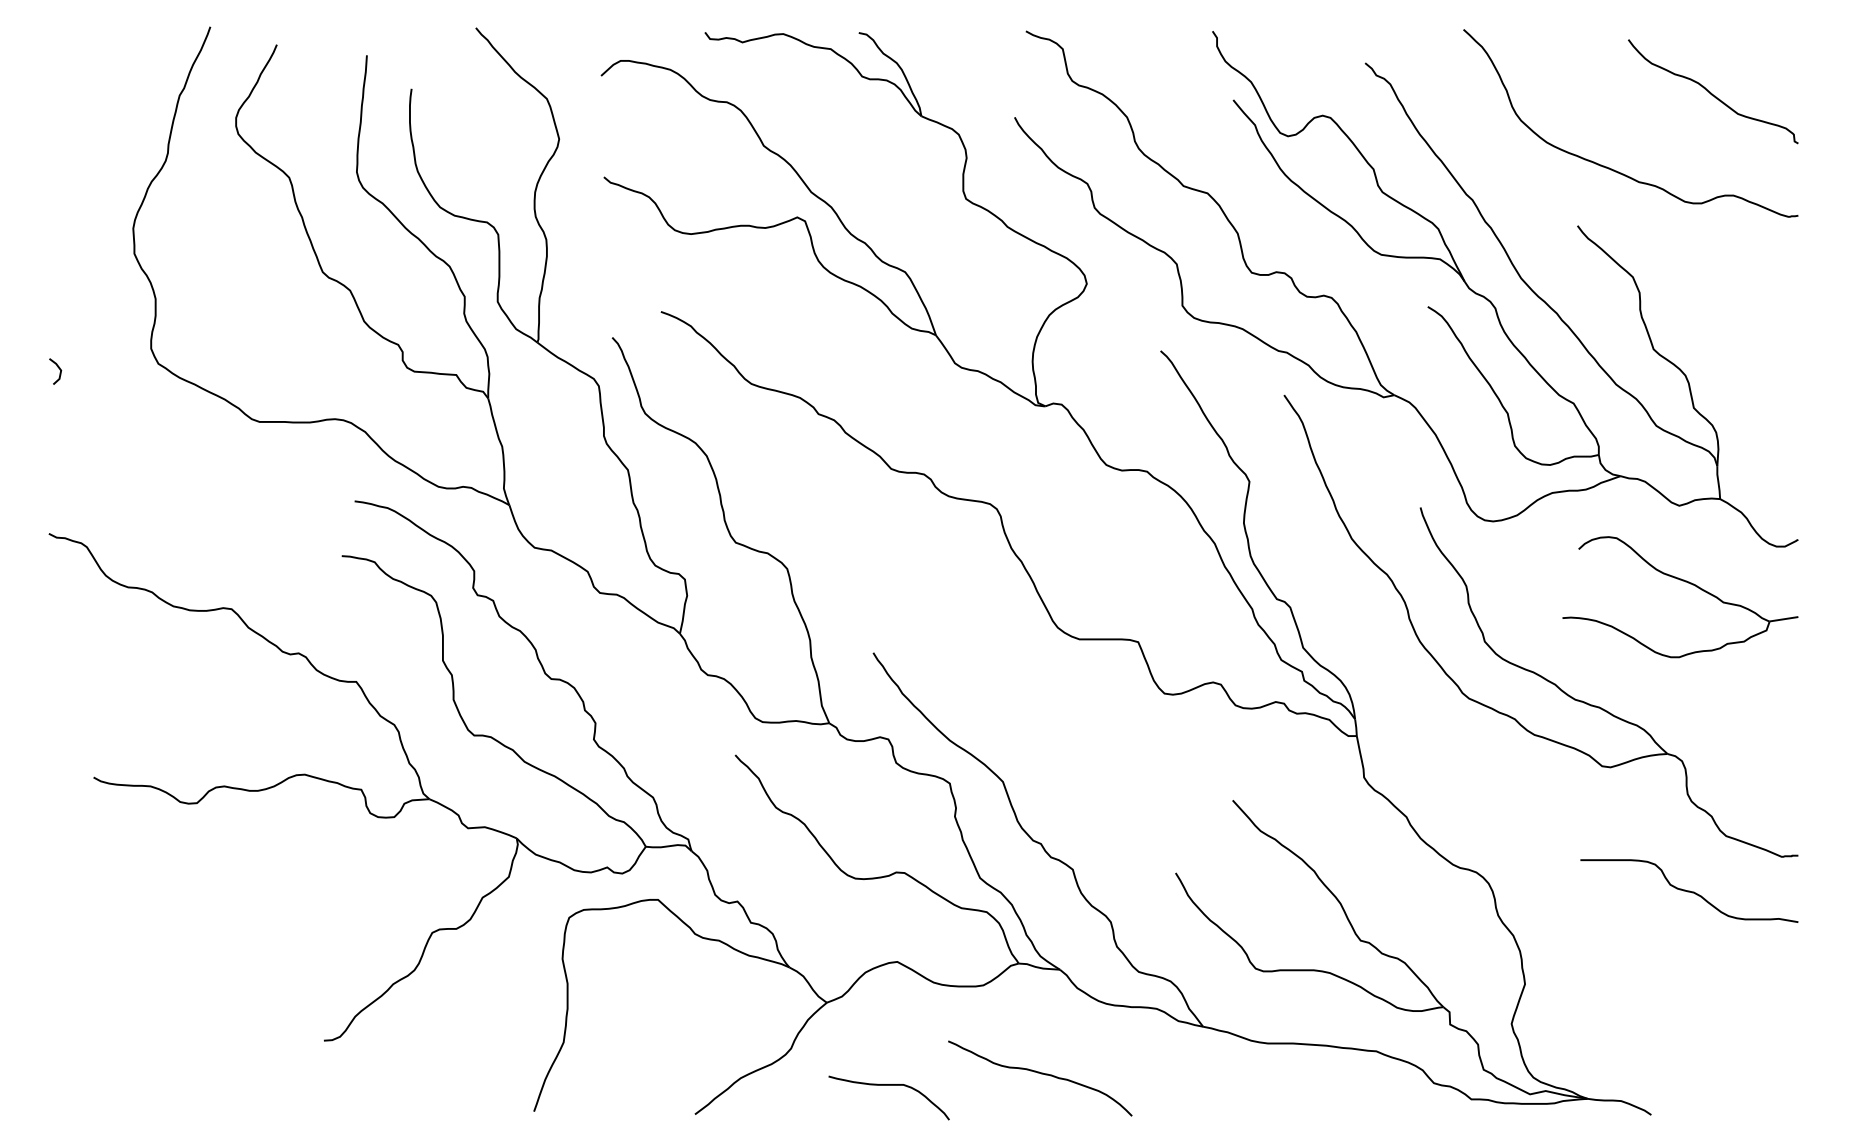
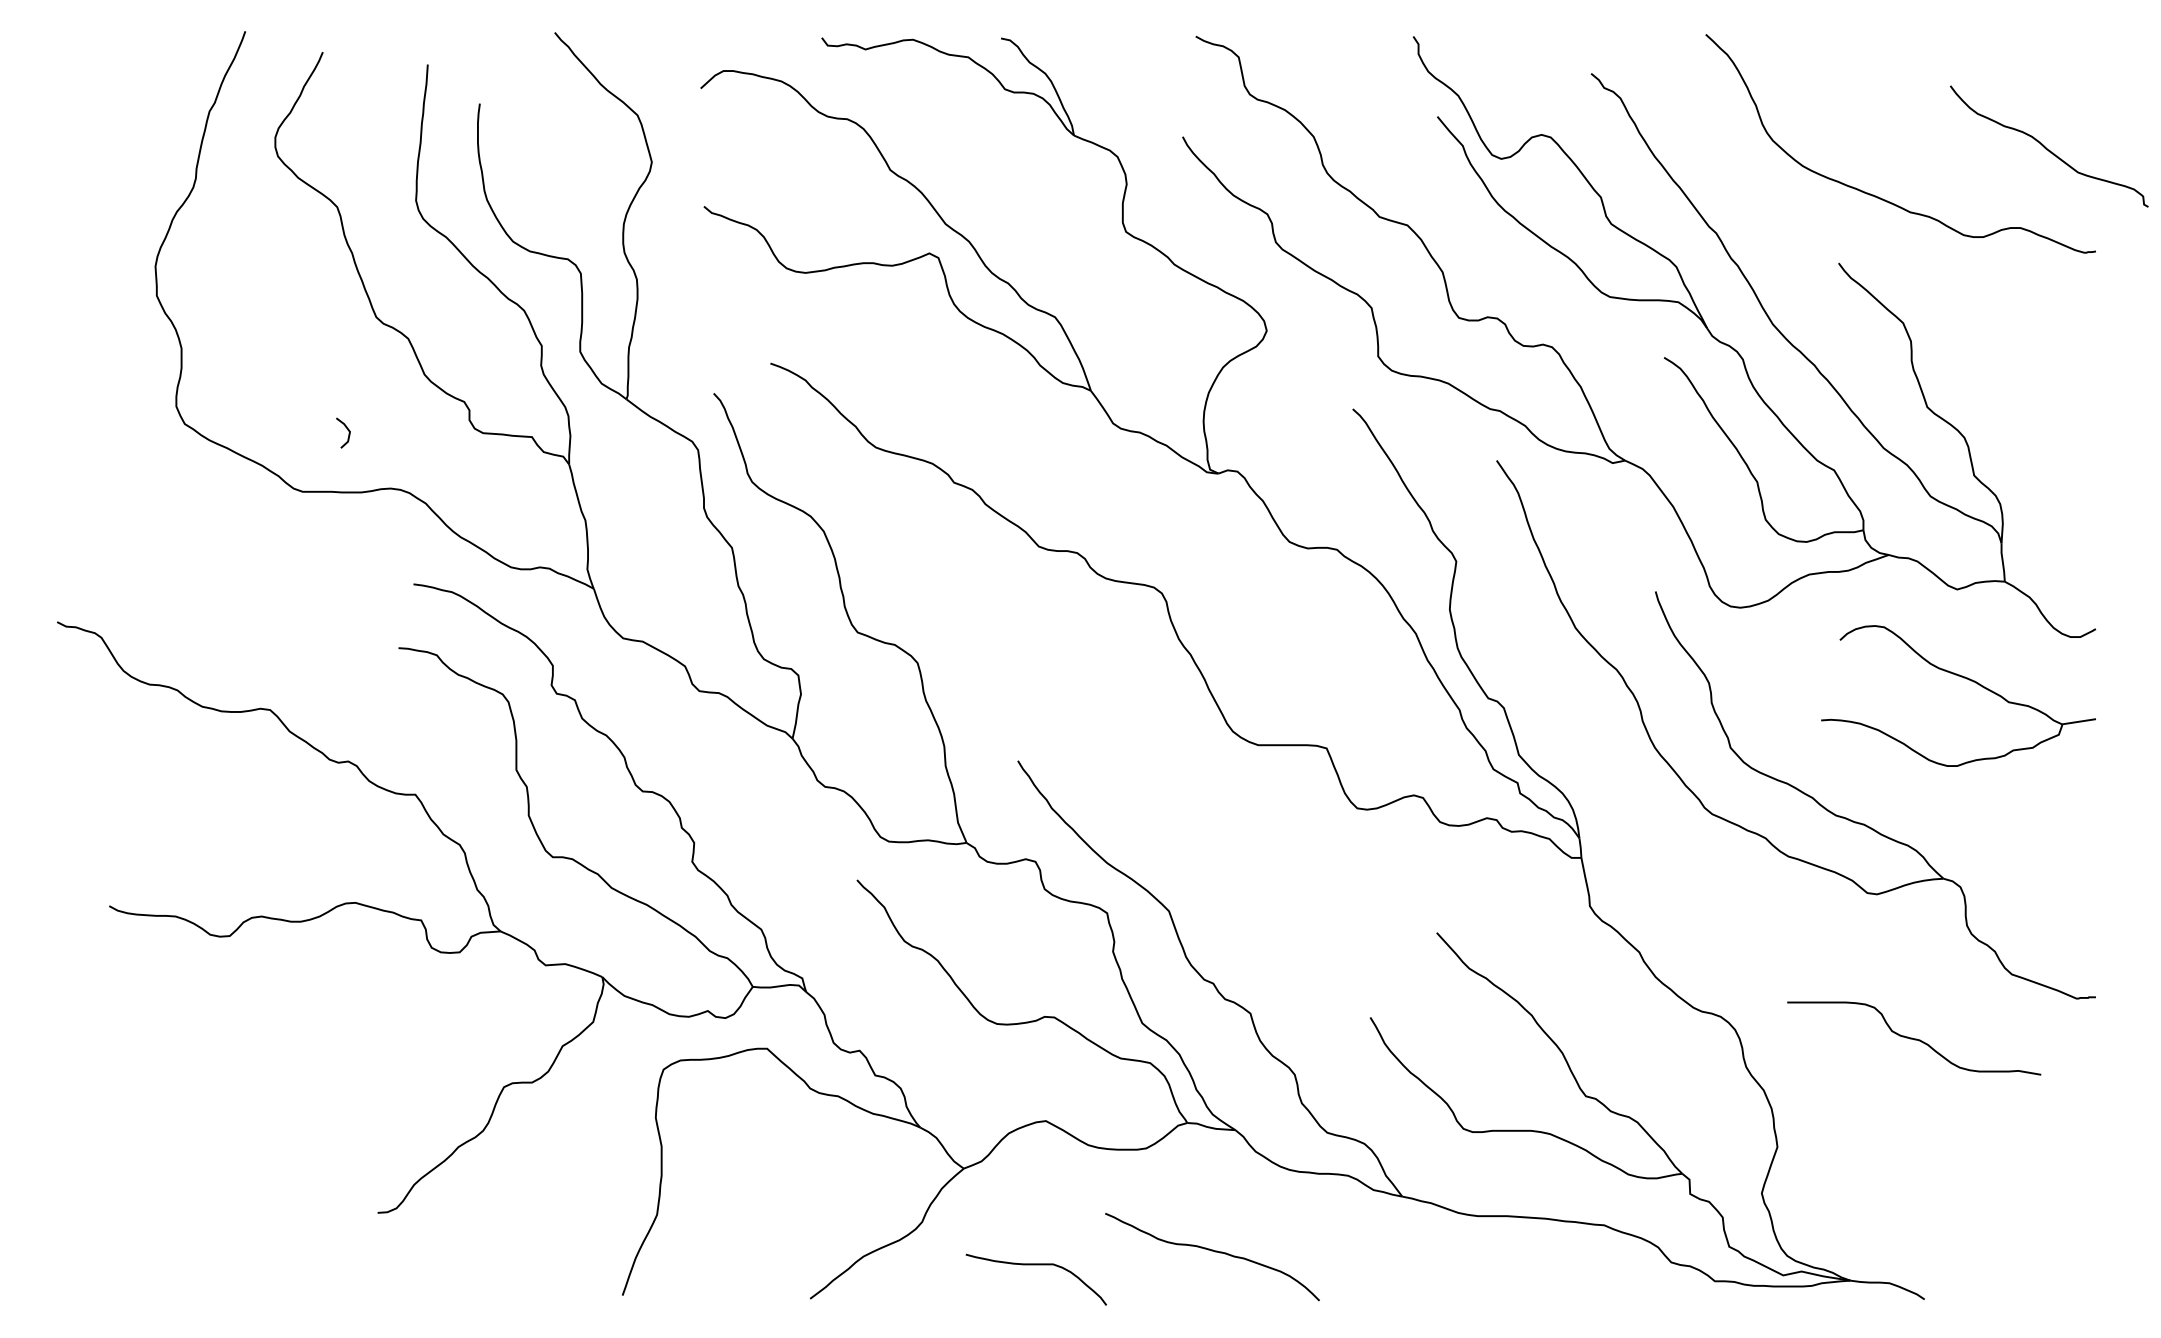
curve: (1711, 92) -> (2047, 147), moved
line: (59, 372) -> (348, 434), moved
curve: (1689, 890) -> (1914, 1037), moved

